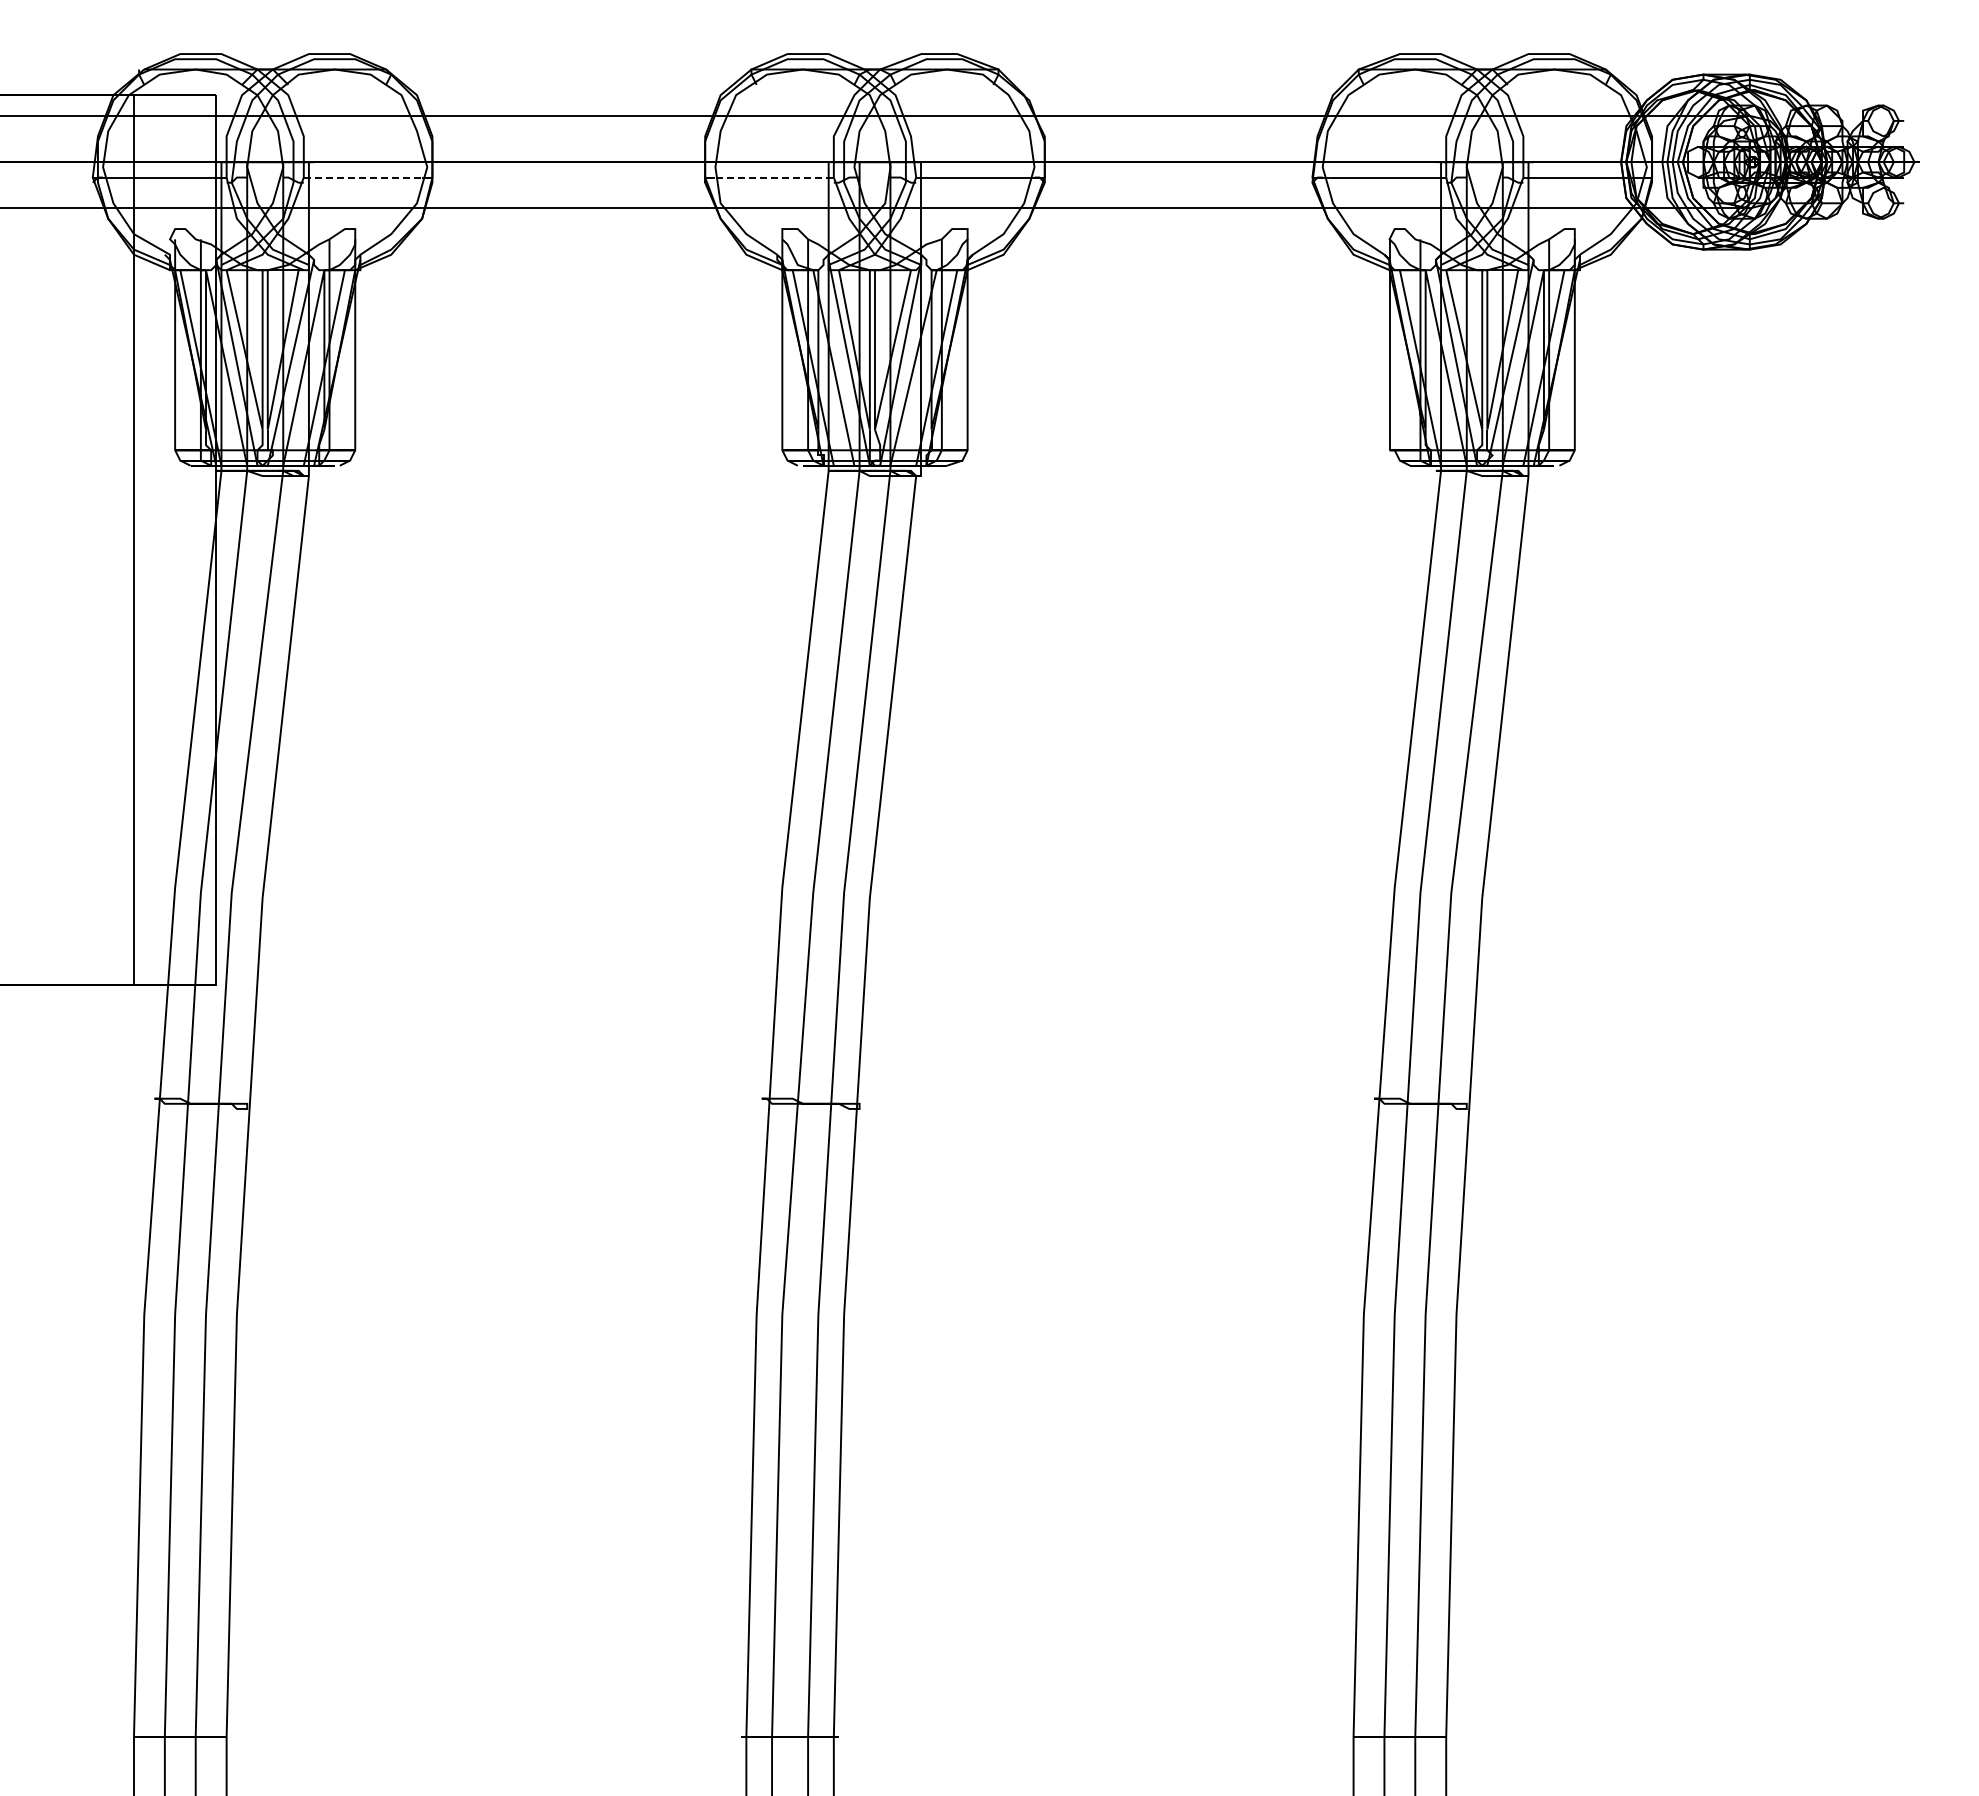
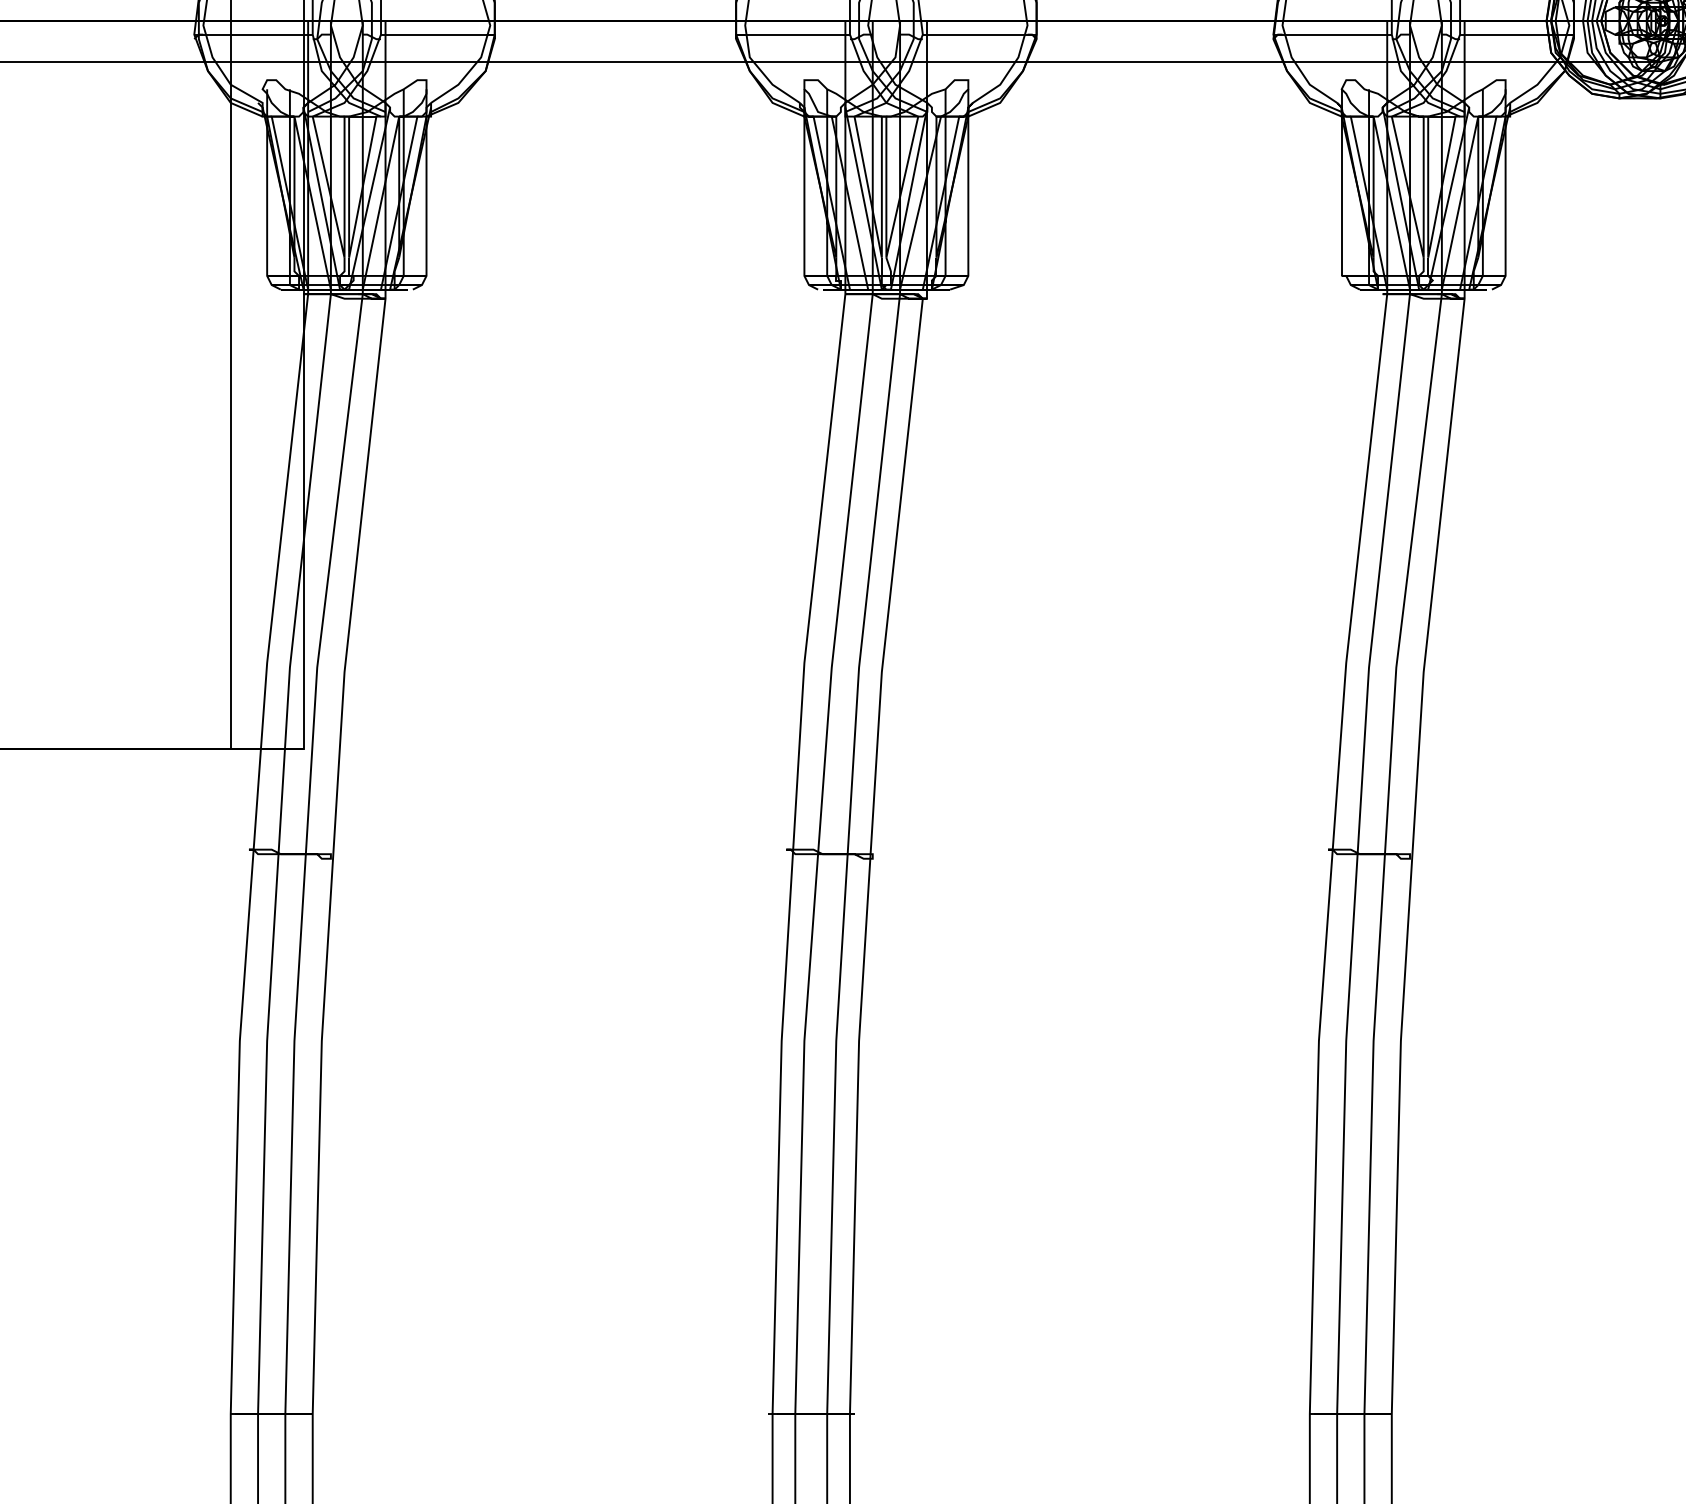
line: (368, 177) -> (438, 34), dashed -> solid
line: (770, 177) -> (793, 34), dashed -> solid

